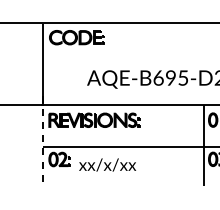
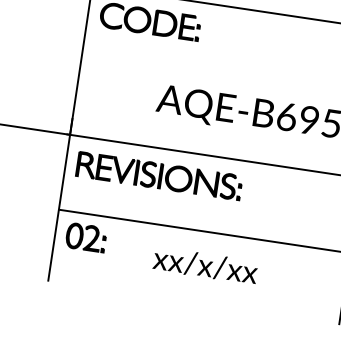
line: (42, 141) -> (59, 200), dashed -> solid
text: (107, 164) -> (205, 264), moved

